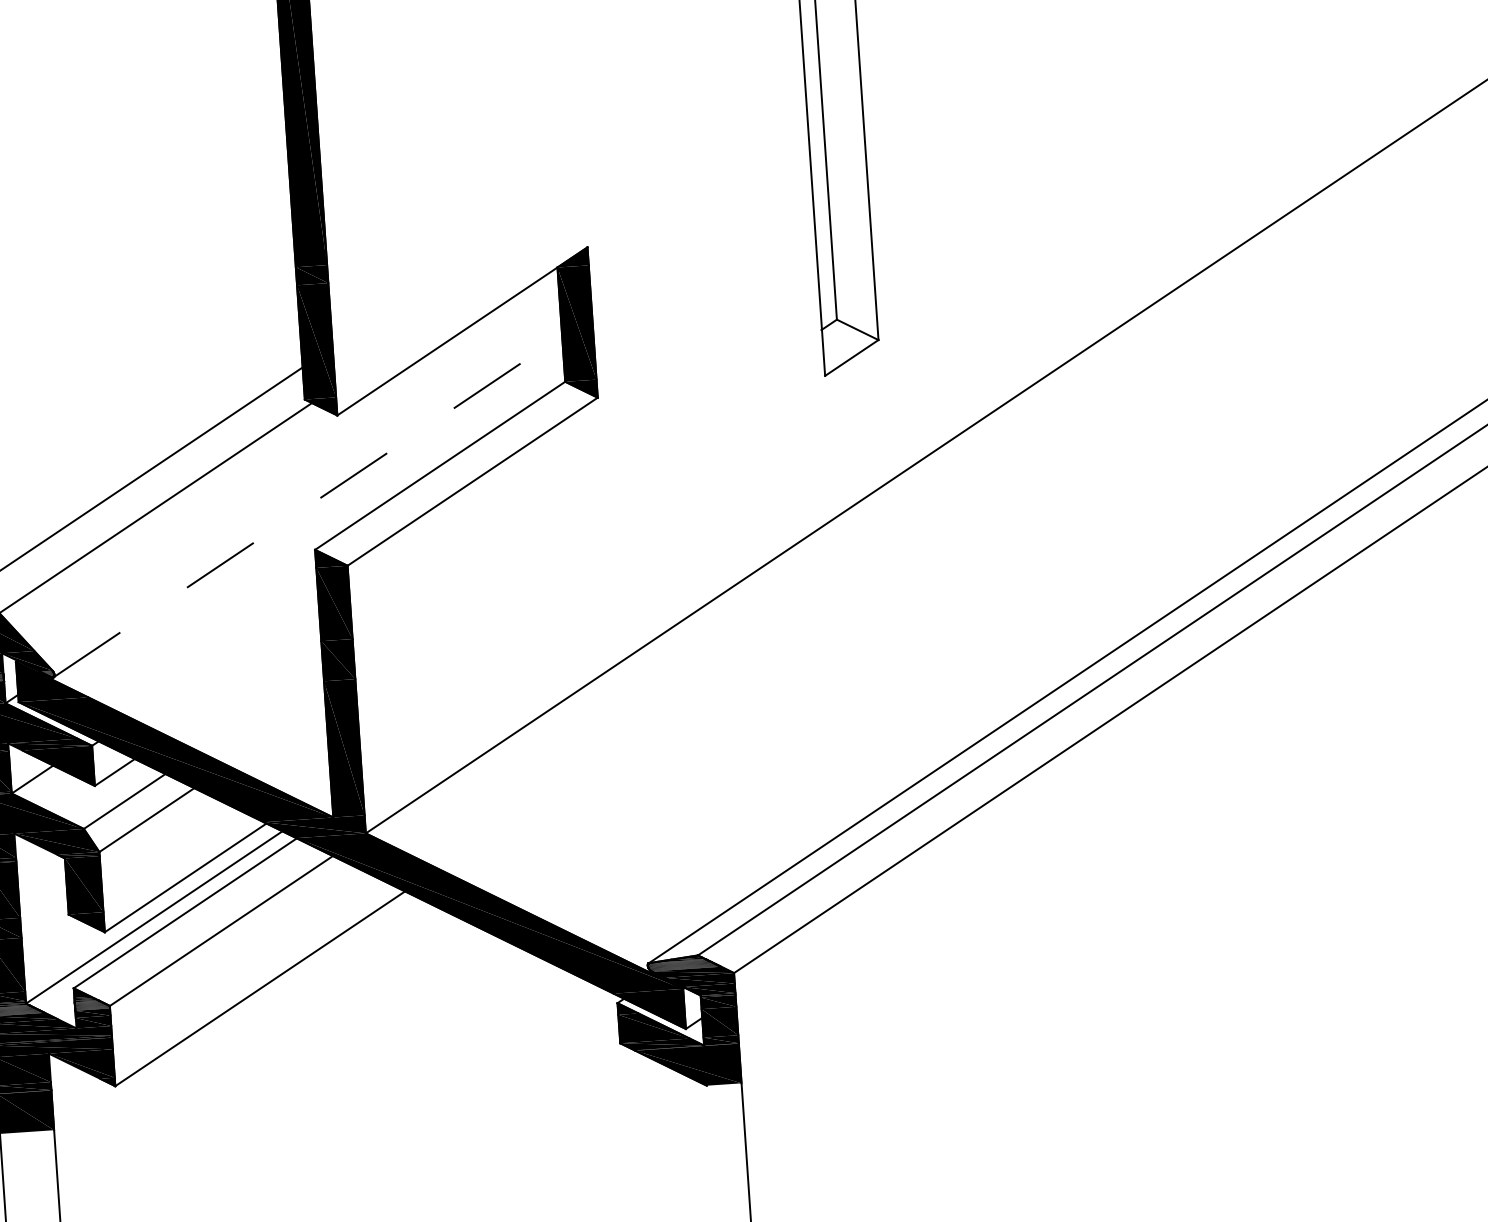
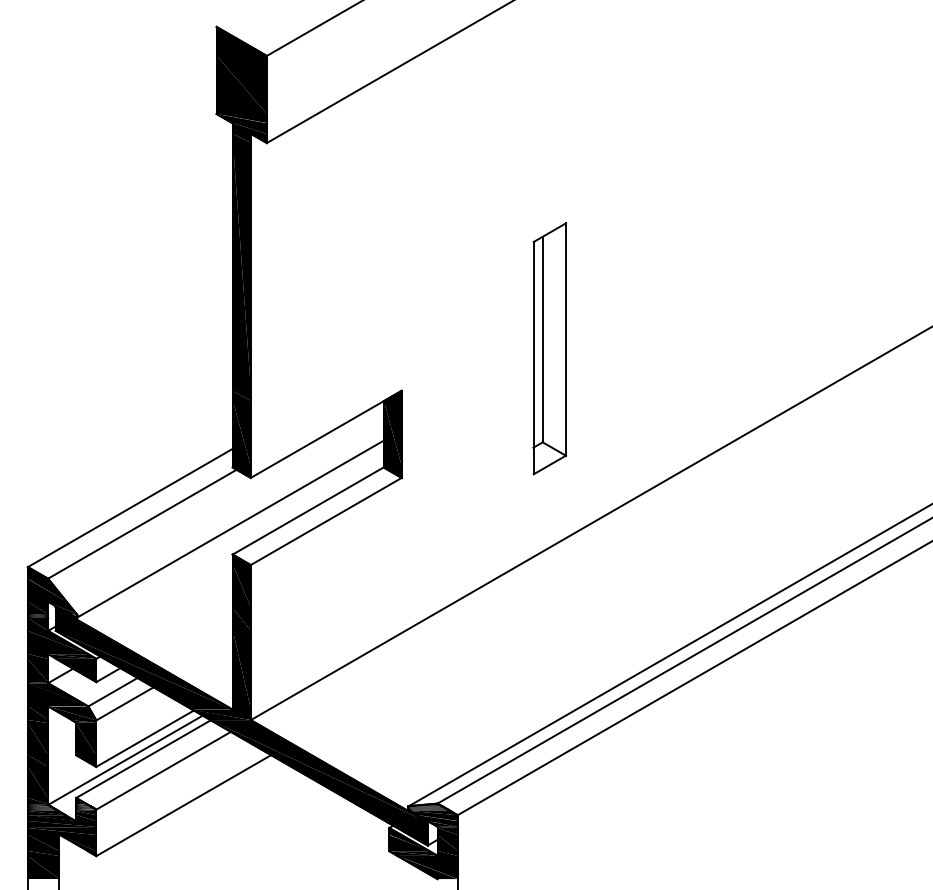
line: (308, 506) -> (230, 529), dashed -> solid

